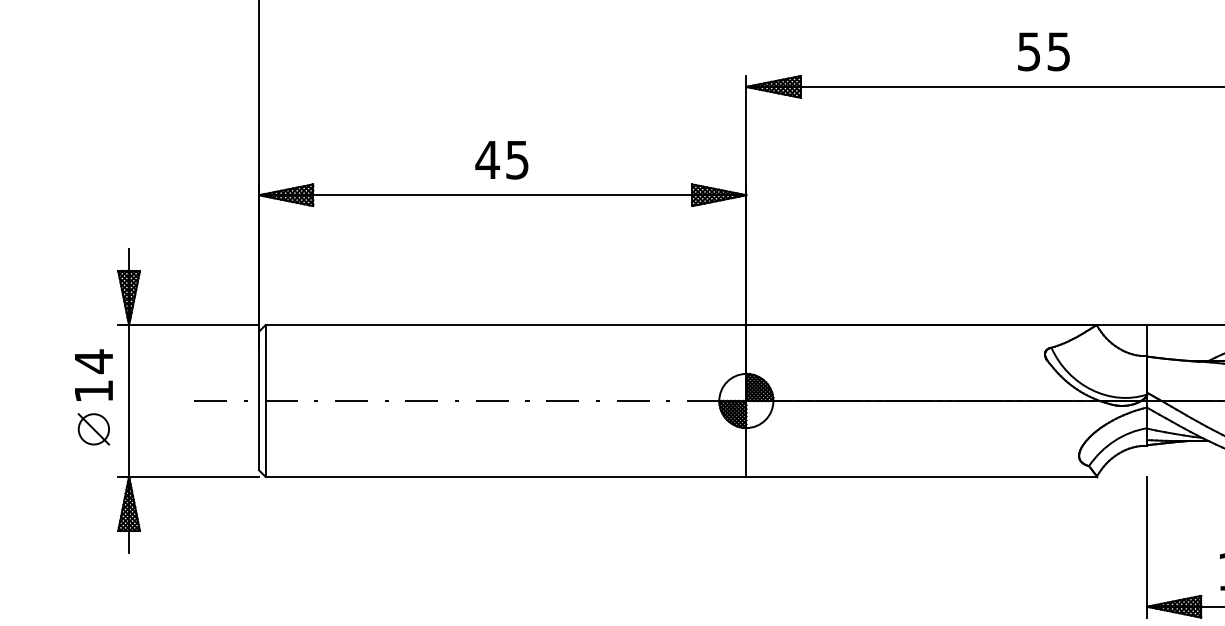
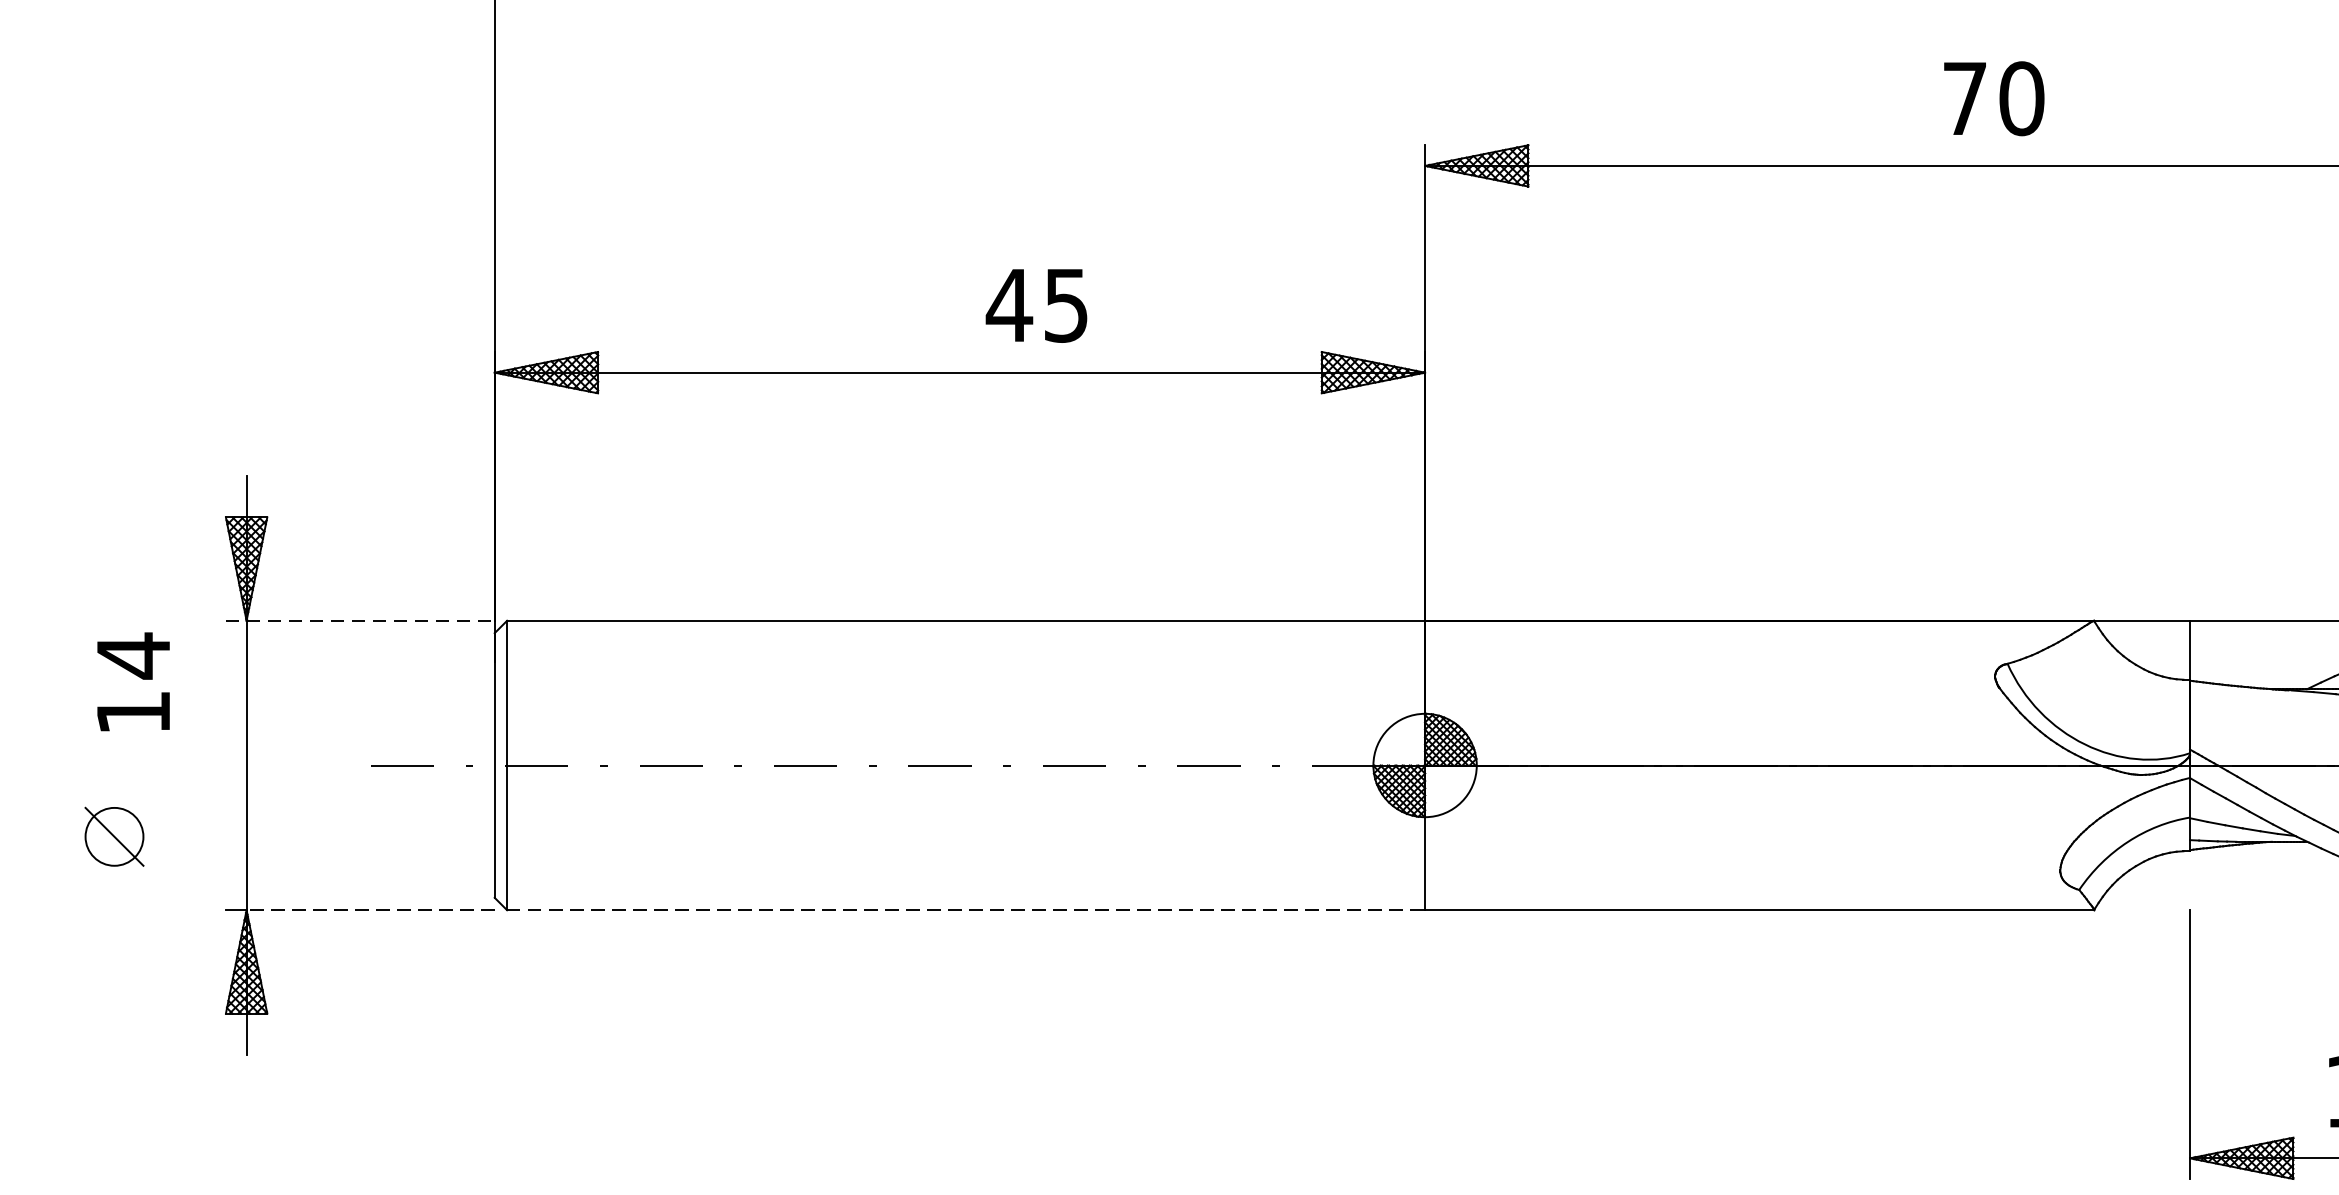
text: (1044, 51) -> (1994, 98), 55 -> 70
text: (501, 160) -> (1035, 306), moved
line: (189, 325) -> (361, 621), solid -> dashed
text: (93, 374) -> (132, 680), moved
part: (93, 429) -> (113, 837), moved
line: (194, 476) -> (371, 909), solid -> dashed
line: (506, 476) -> (967, 909), solid -> dashed

